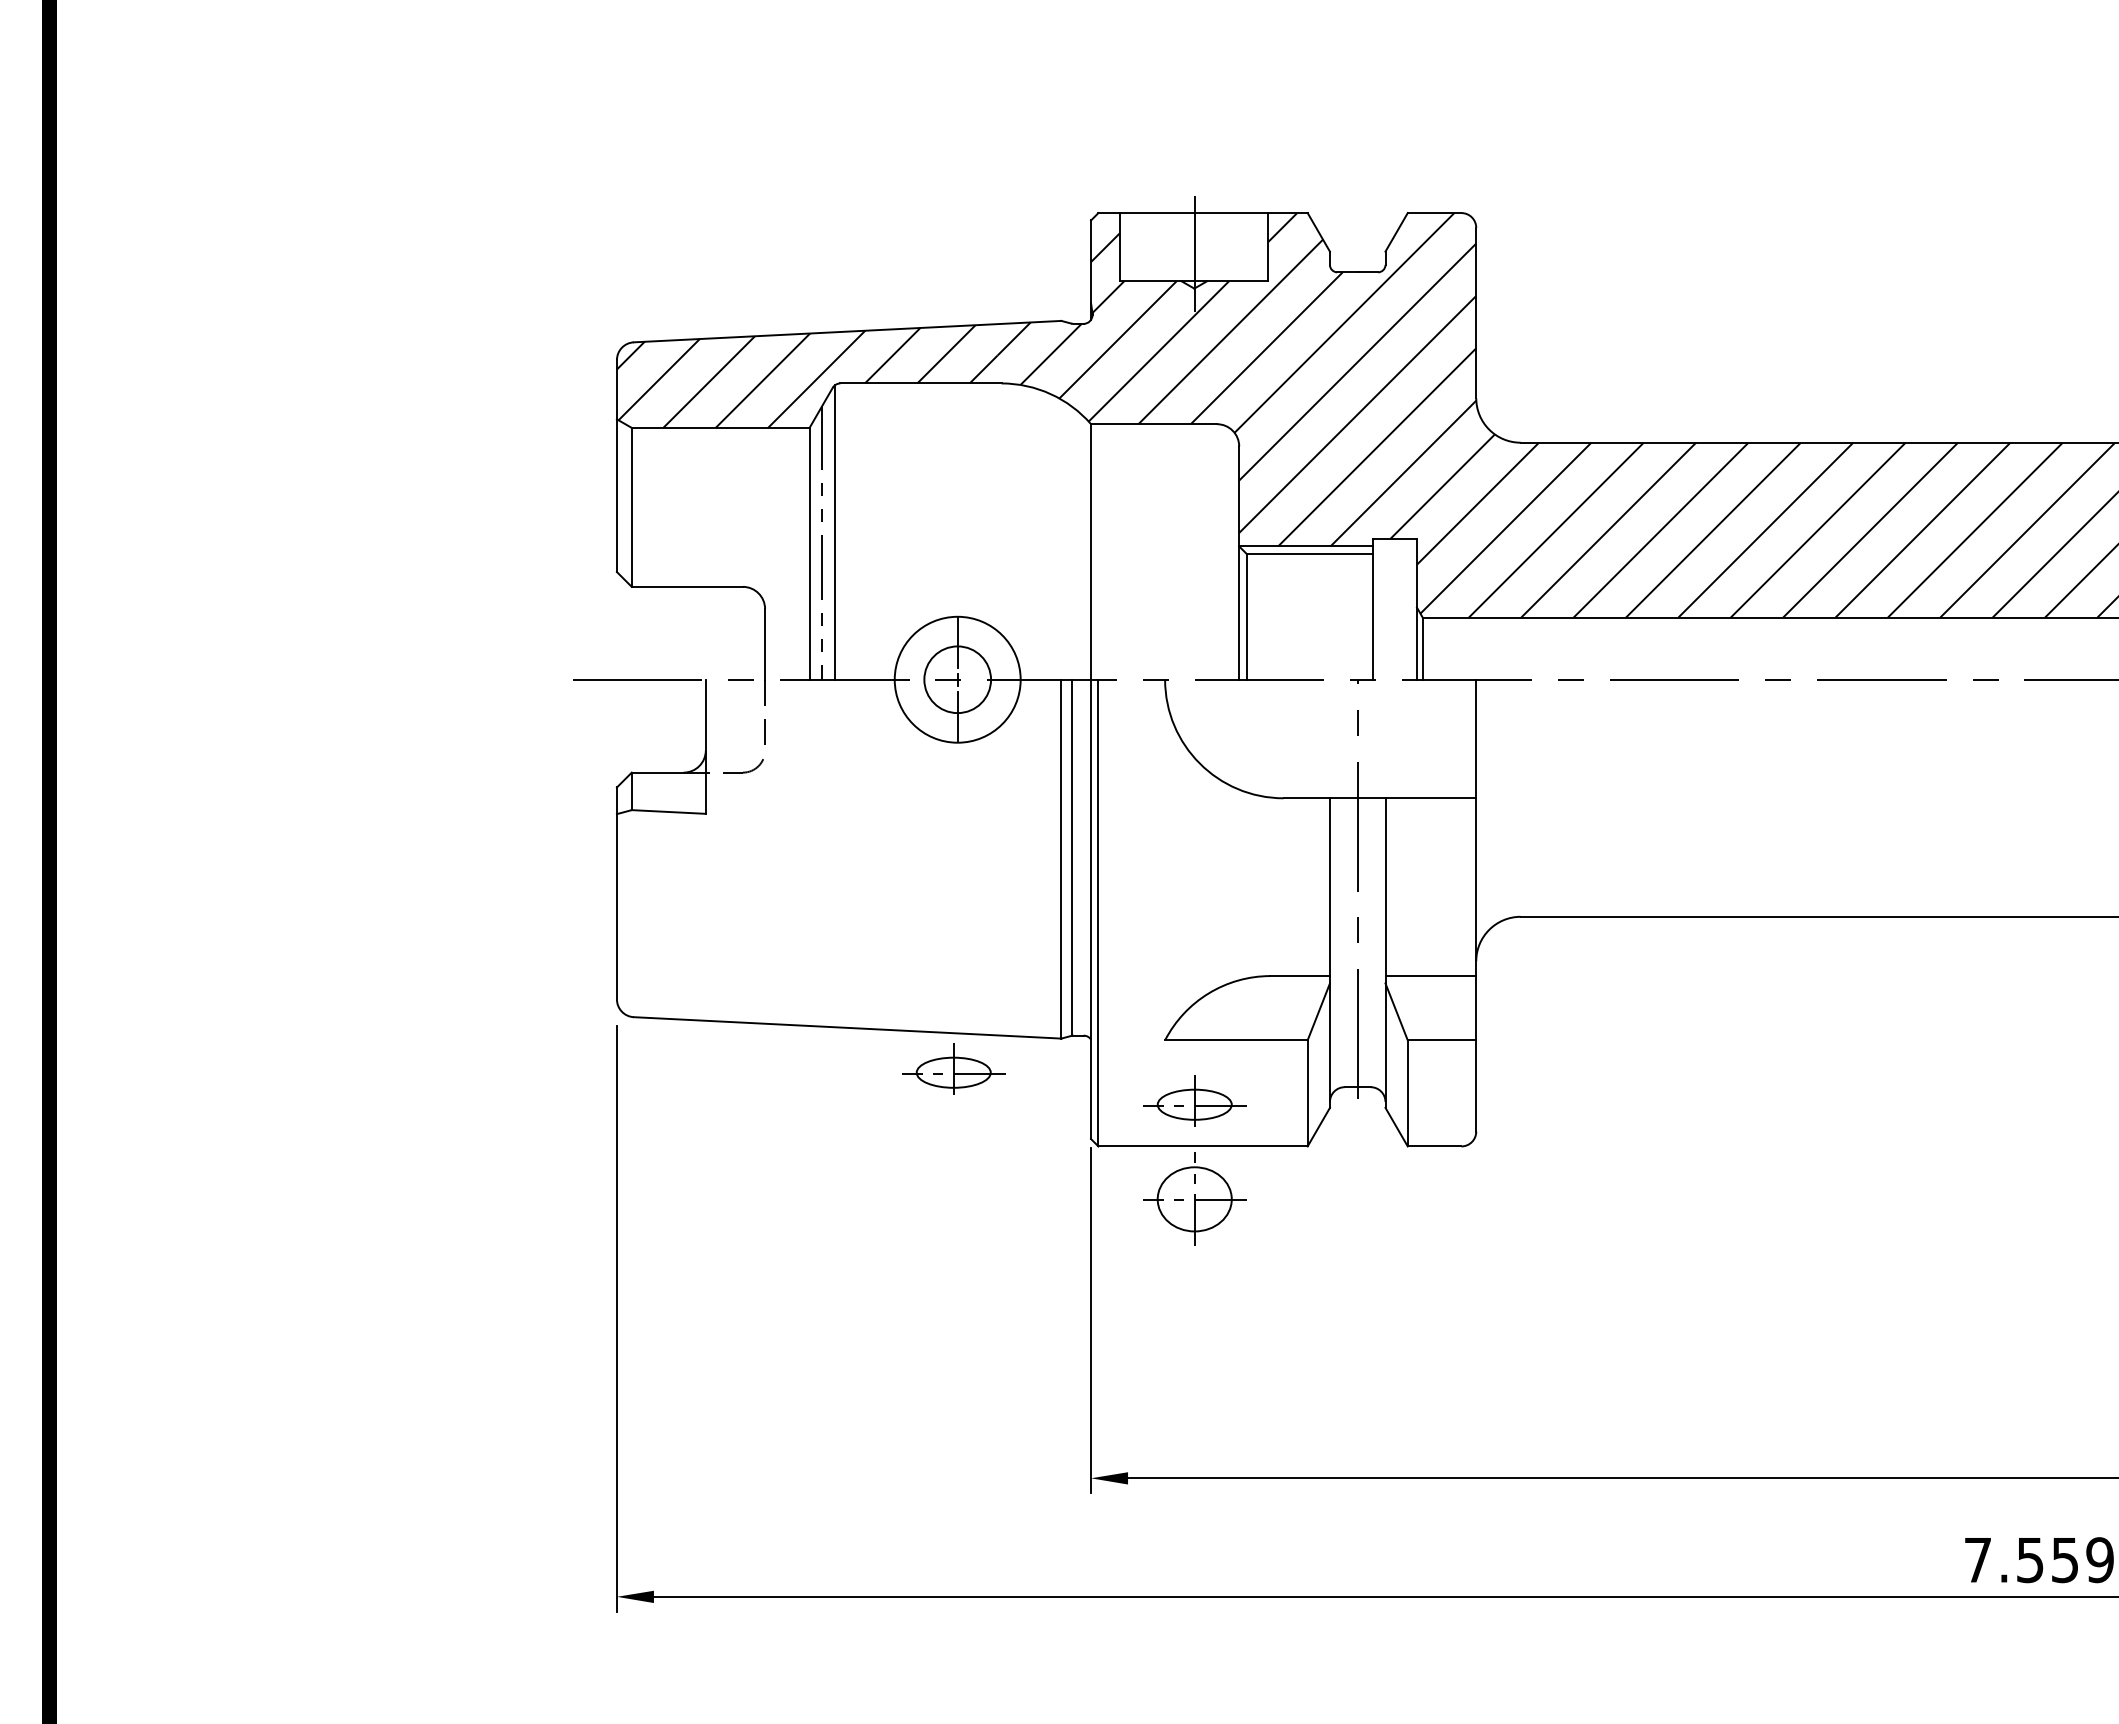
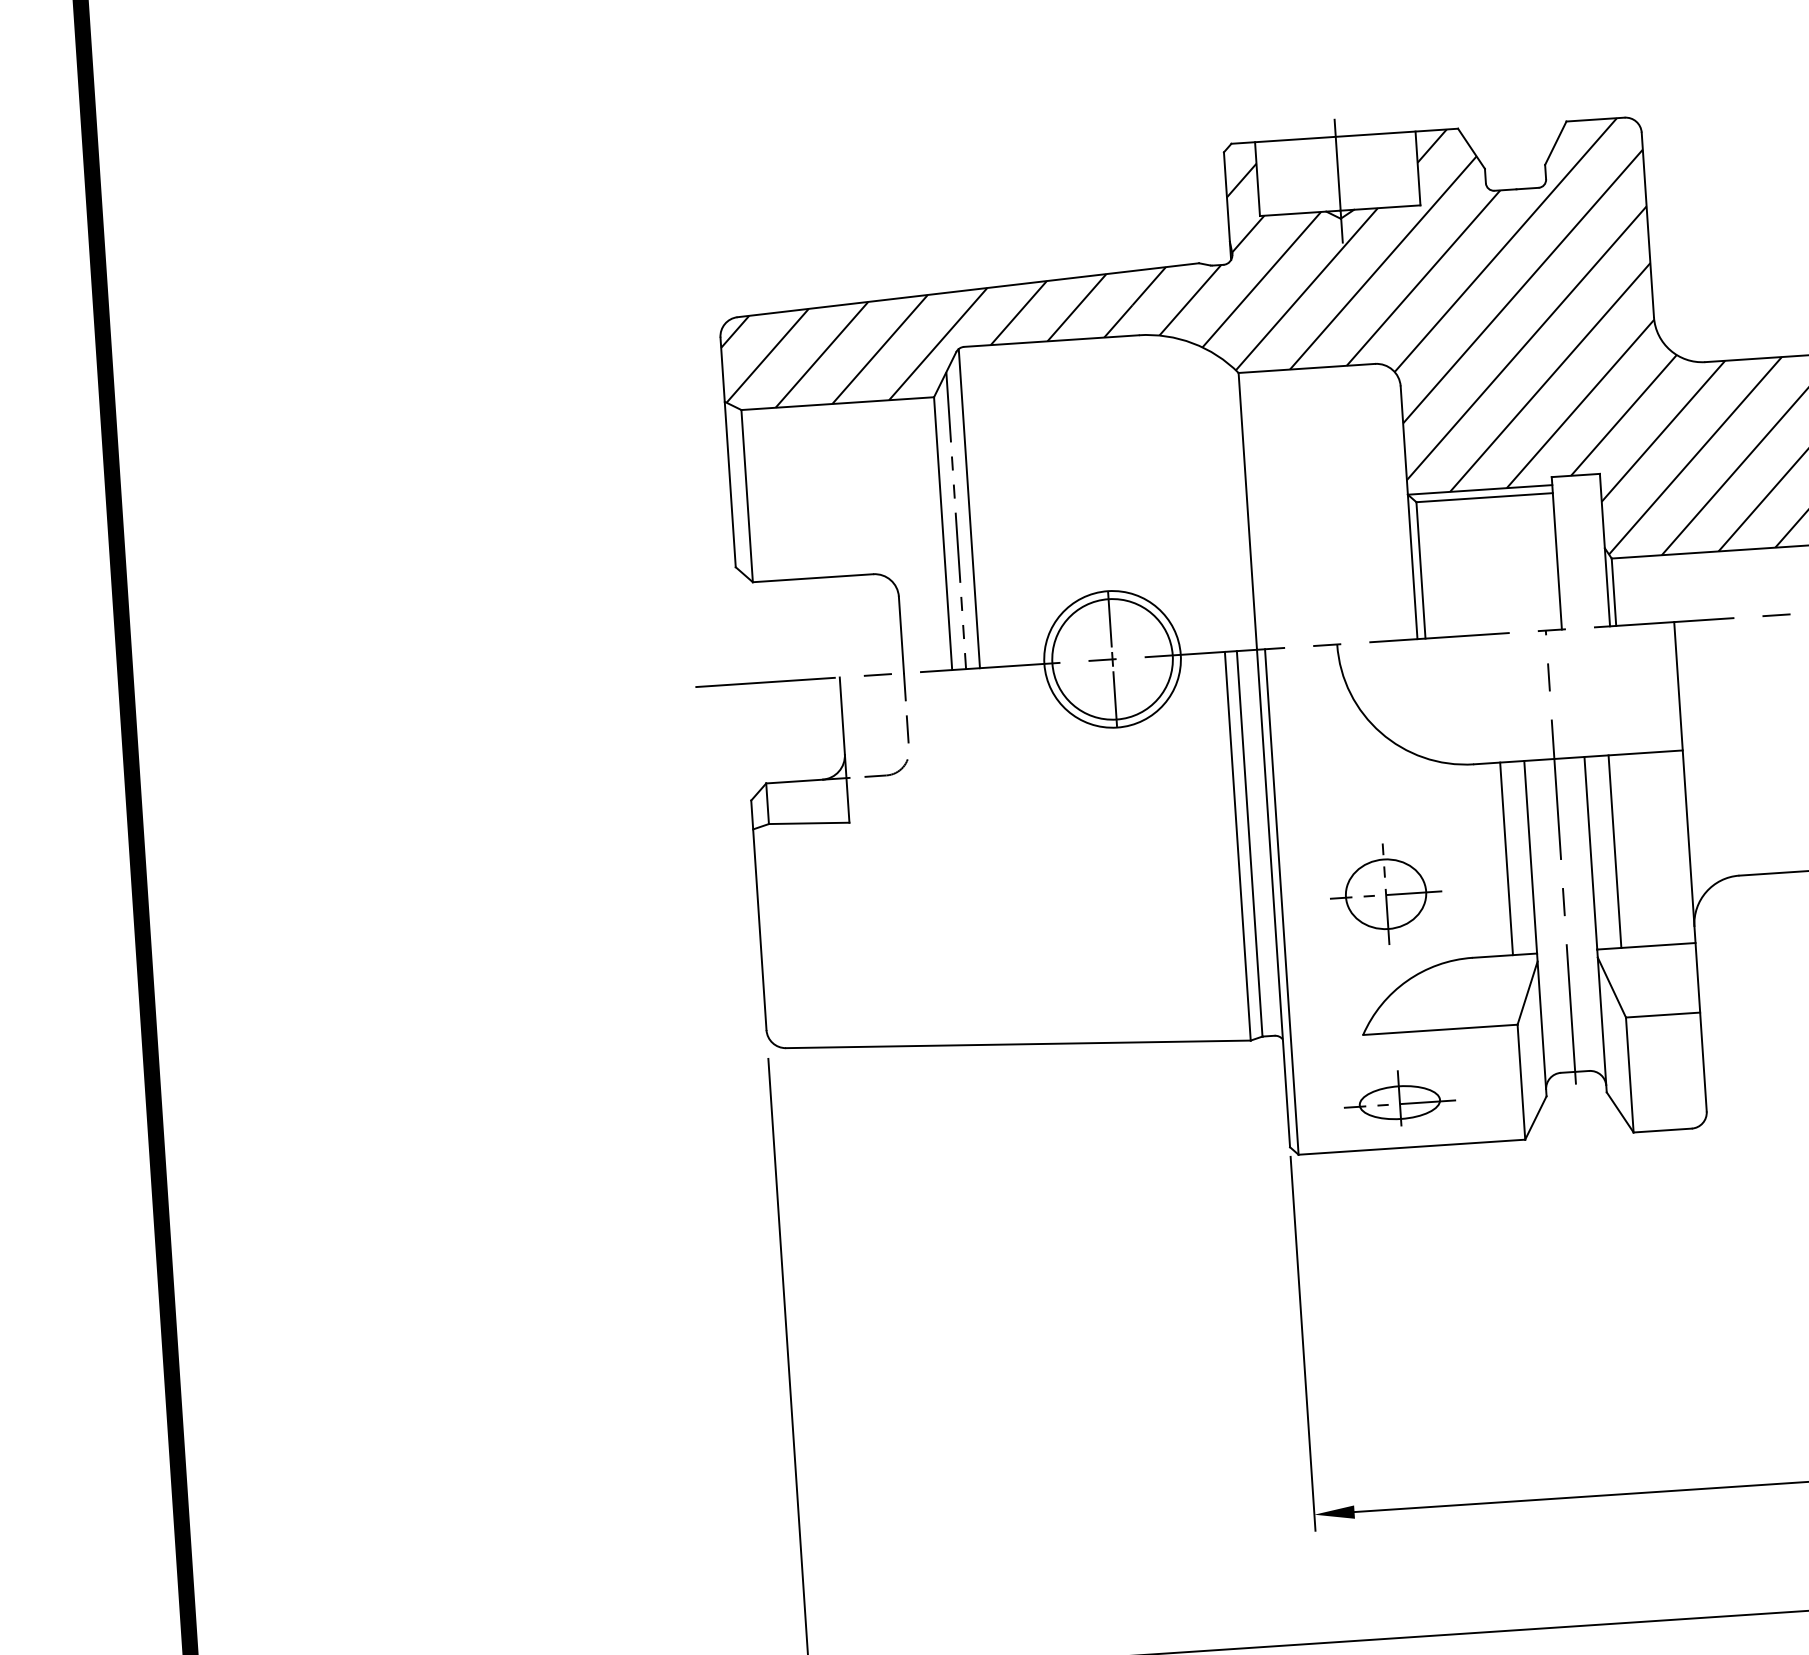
circle: (957, 679) -> (1112, 659), size x1.67
line: (1307, 887) -> (1506, 859), added
line: (1407, 887) -> (1614, 852), added
part: (953, 1068) -> (1135, 1080), removed
part: (1194, 1198) -> (1385, 893), moved

